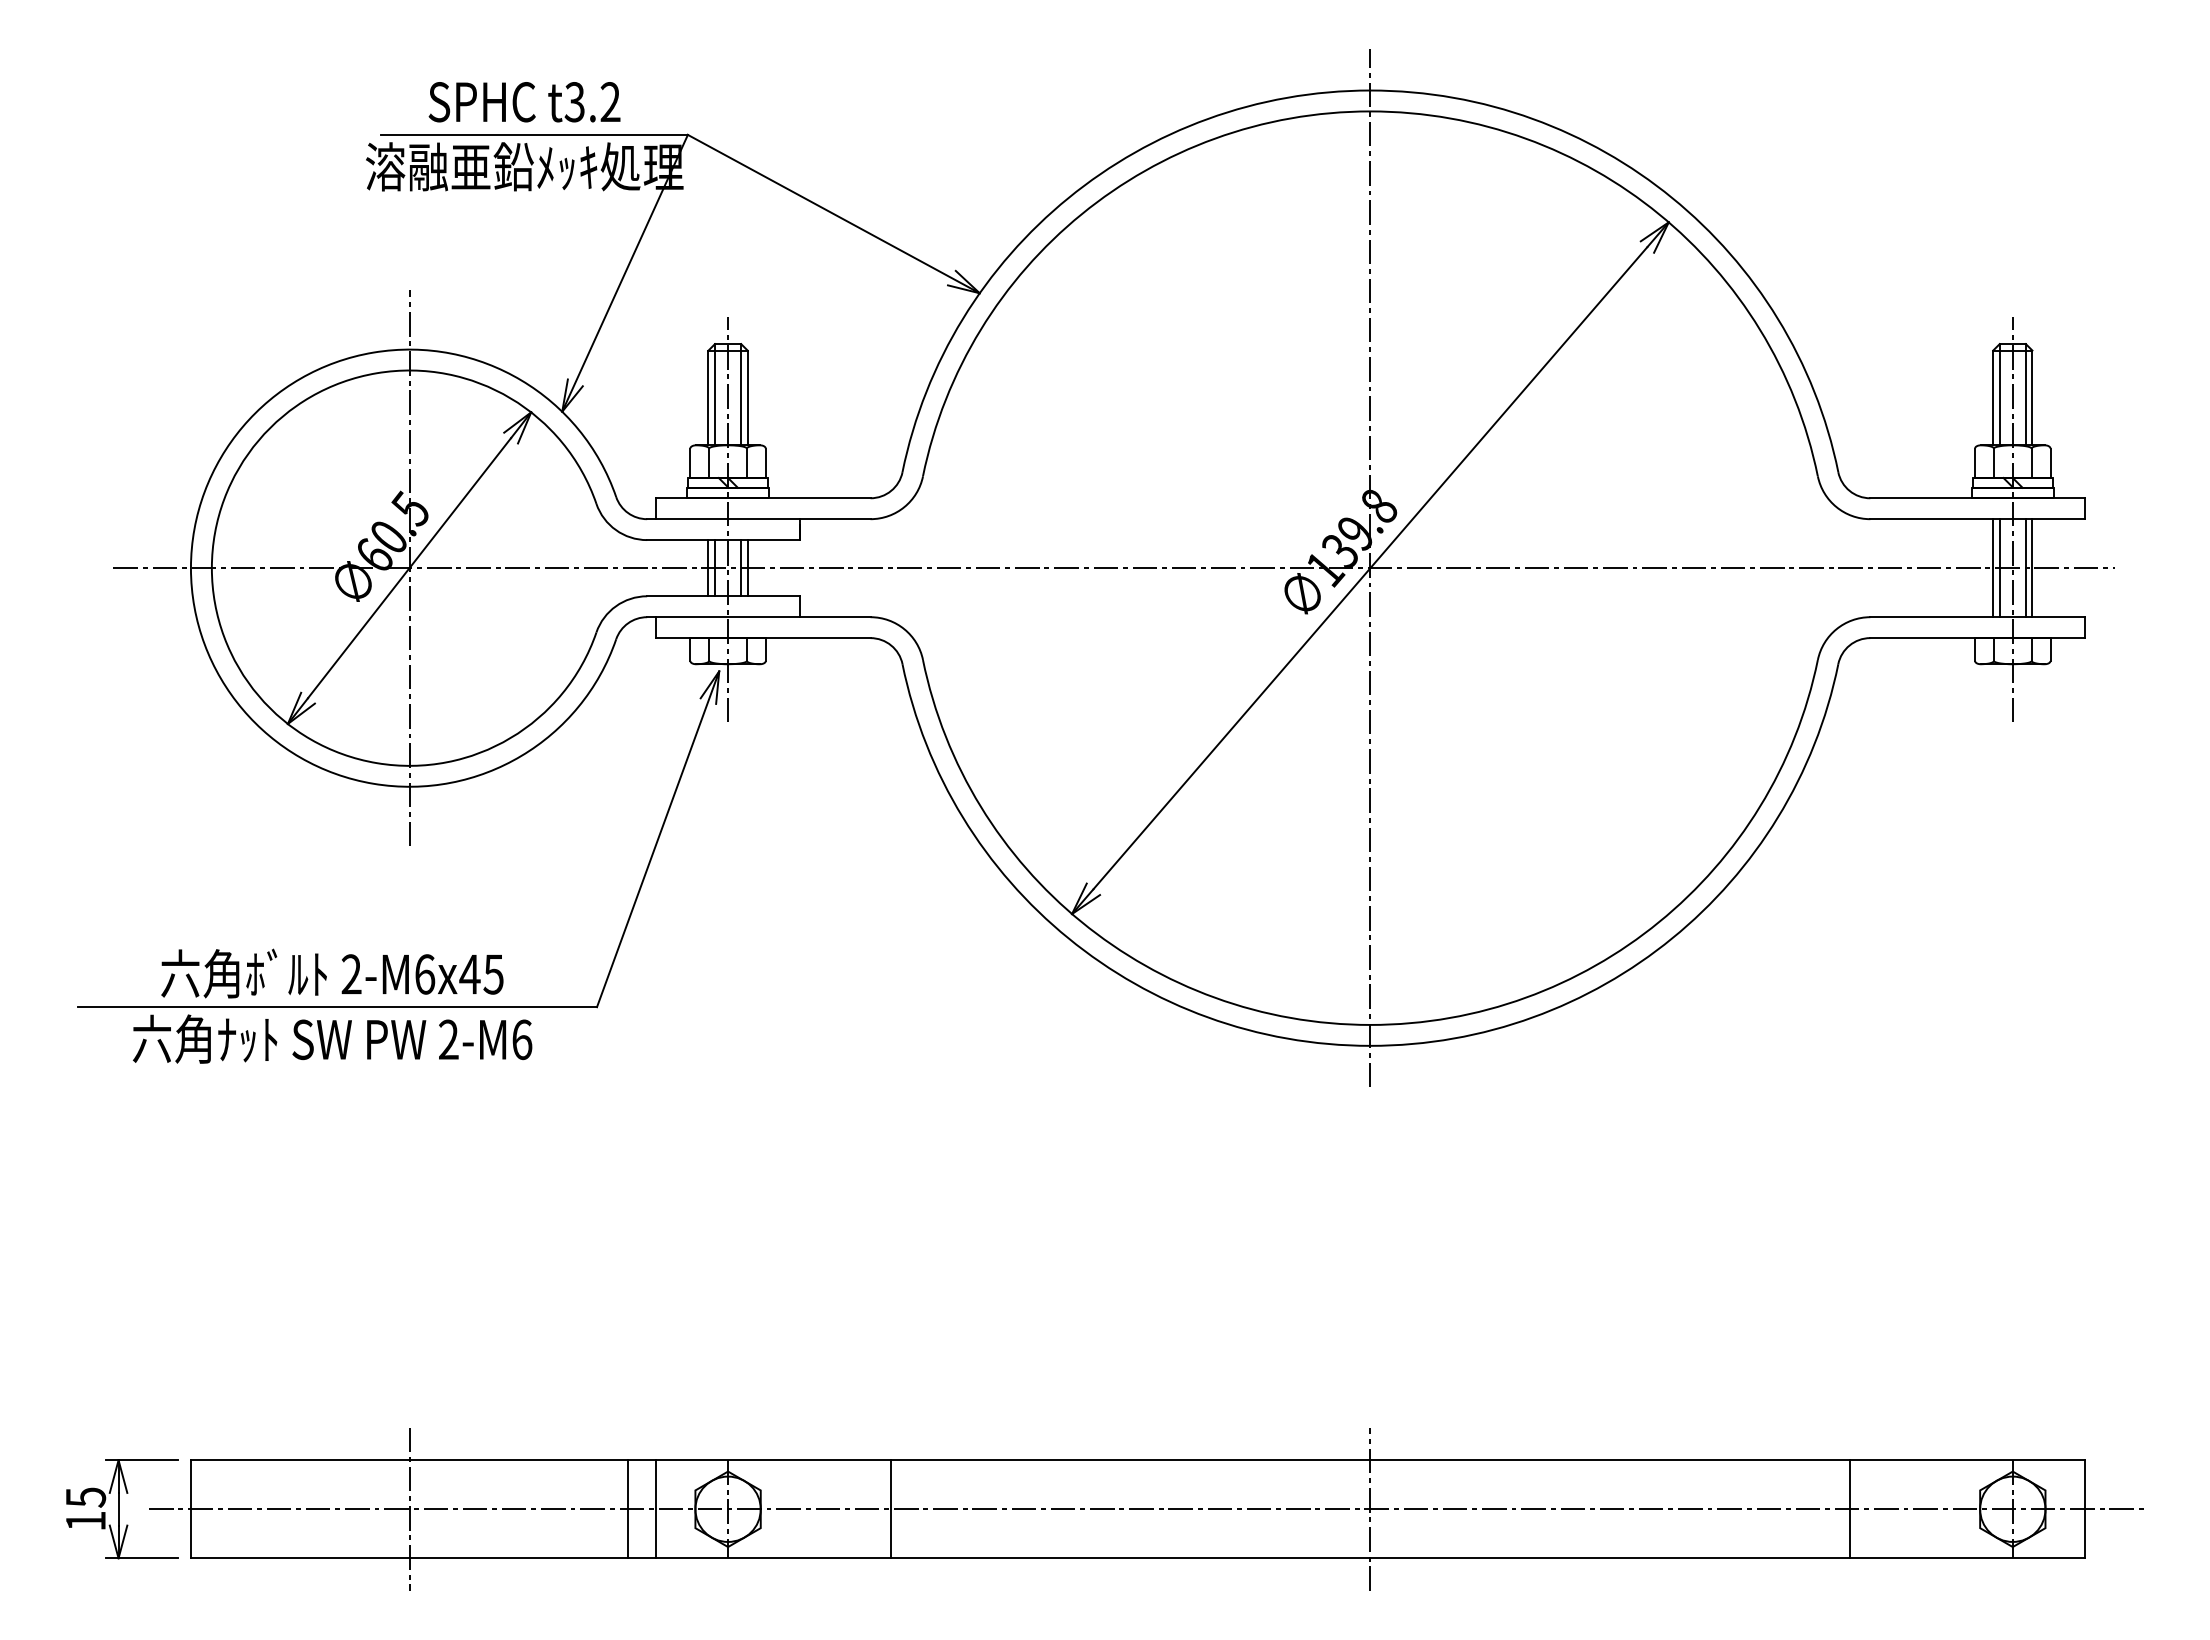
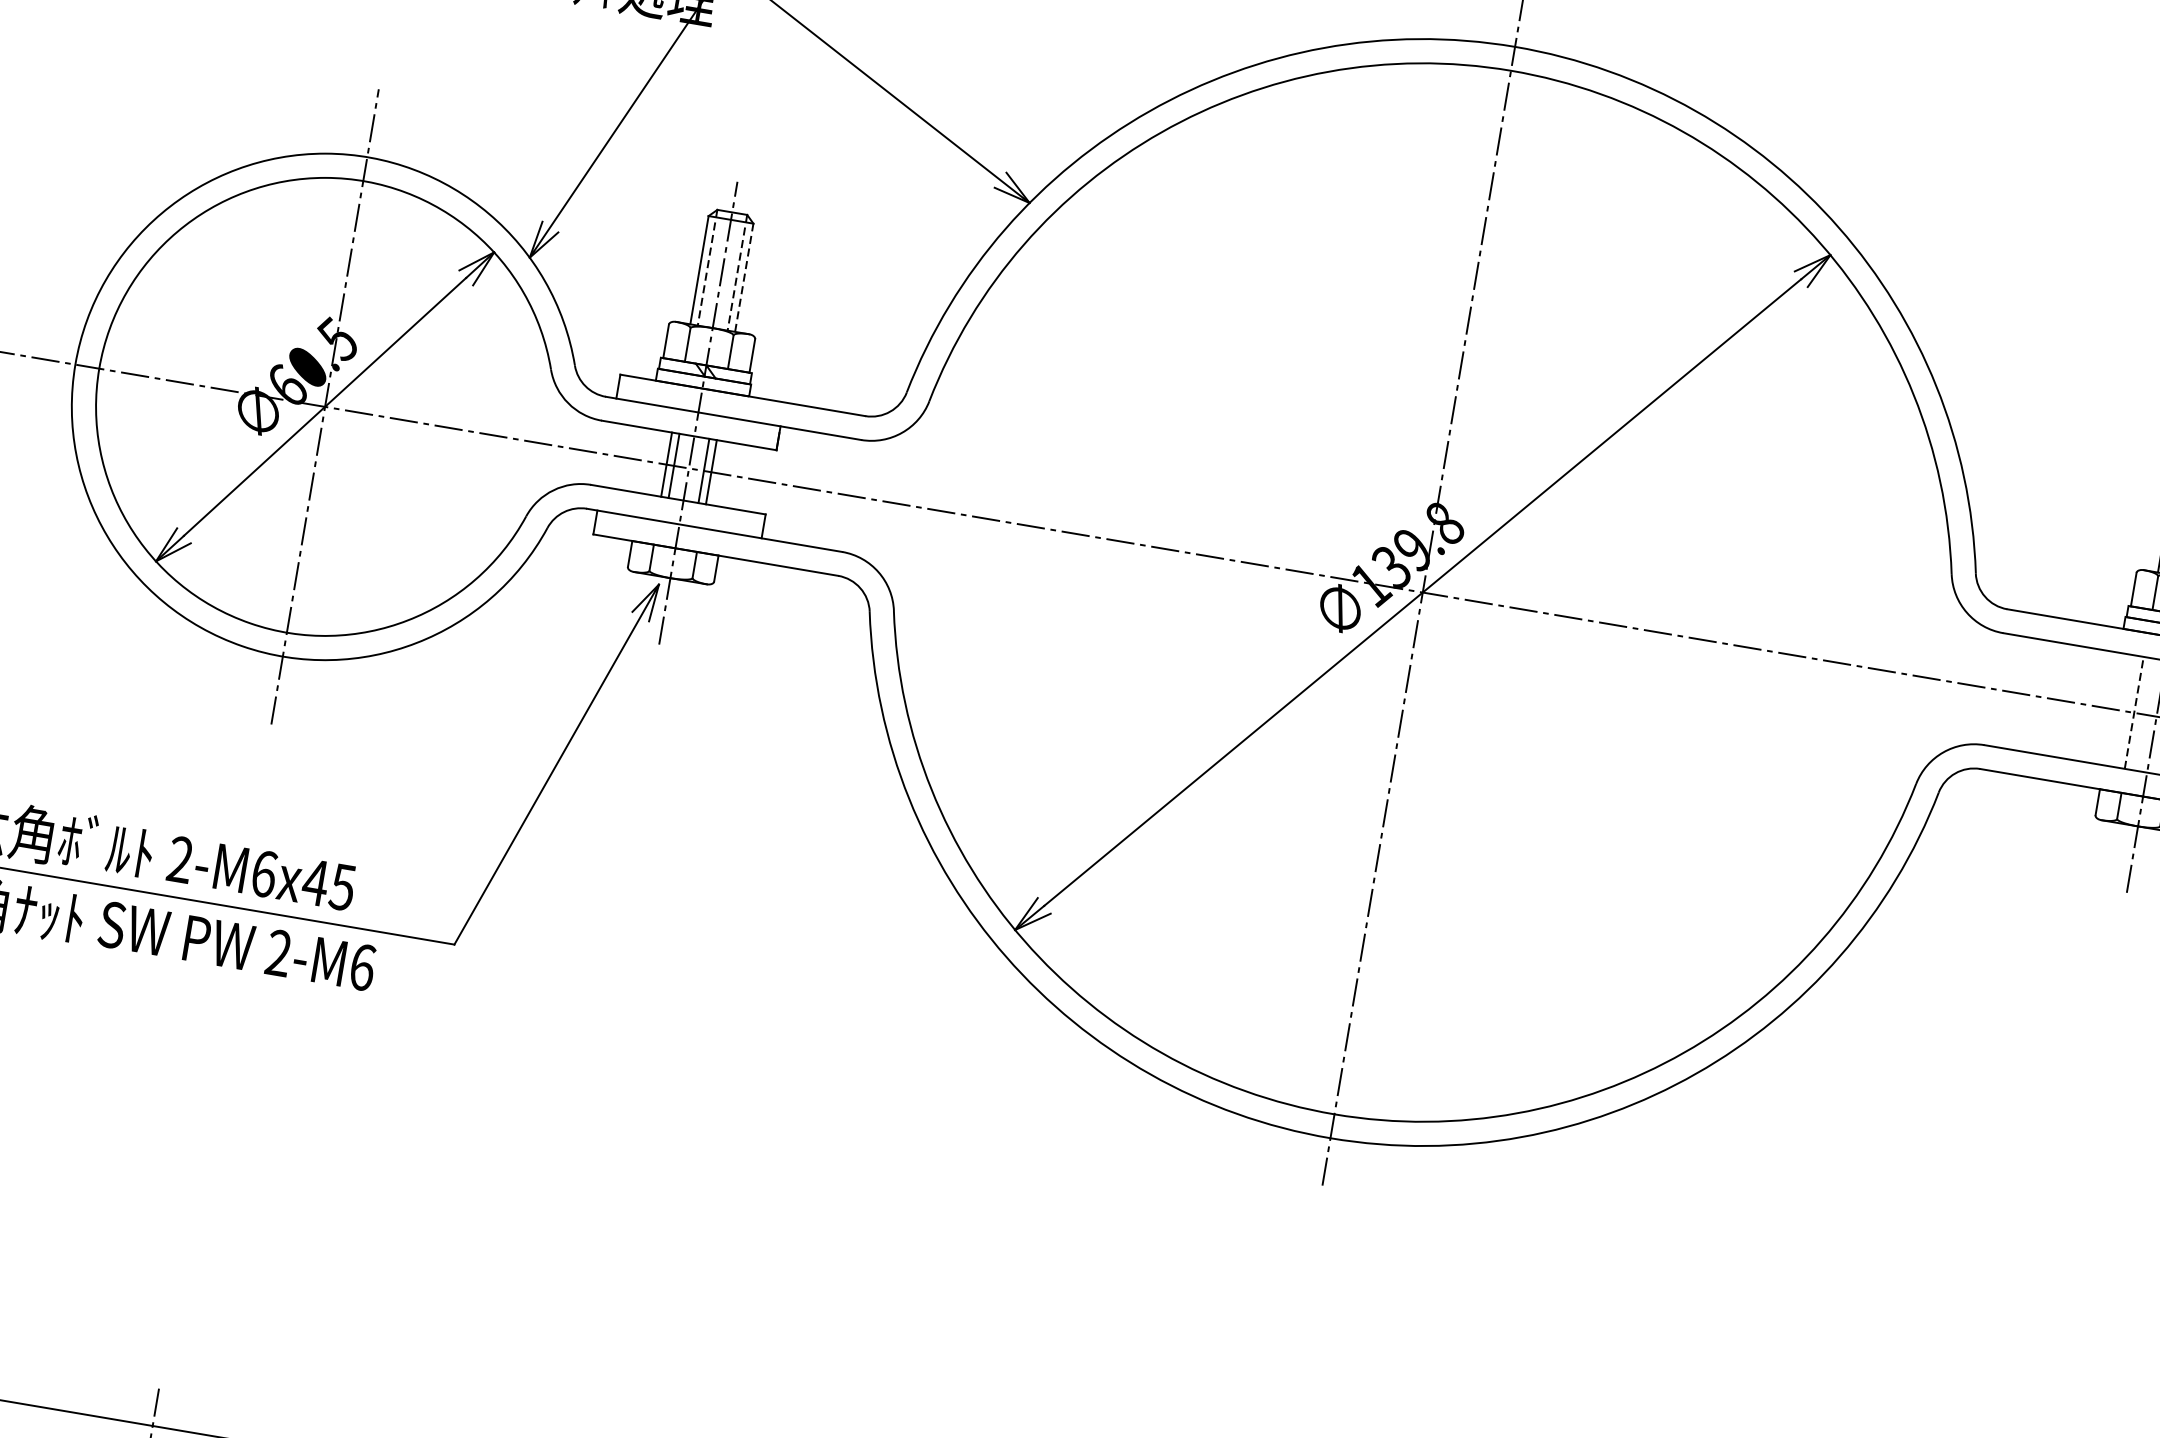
line: (715, 394) -> (708, 267), solid -> dashed
line: (741, 394) -> (737, 272), solid -> dashed
line: (747, 397) -> (744, 277), solid -> dashed
line: (1993, 567) -> (2134, 712), solid -> dashed
line: (1999, 568) -> (2141, 714), removed

